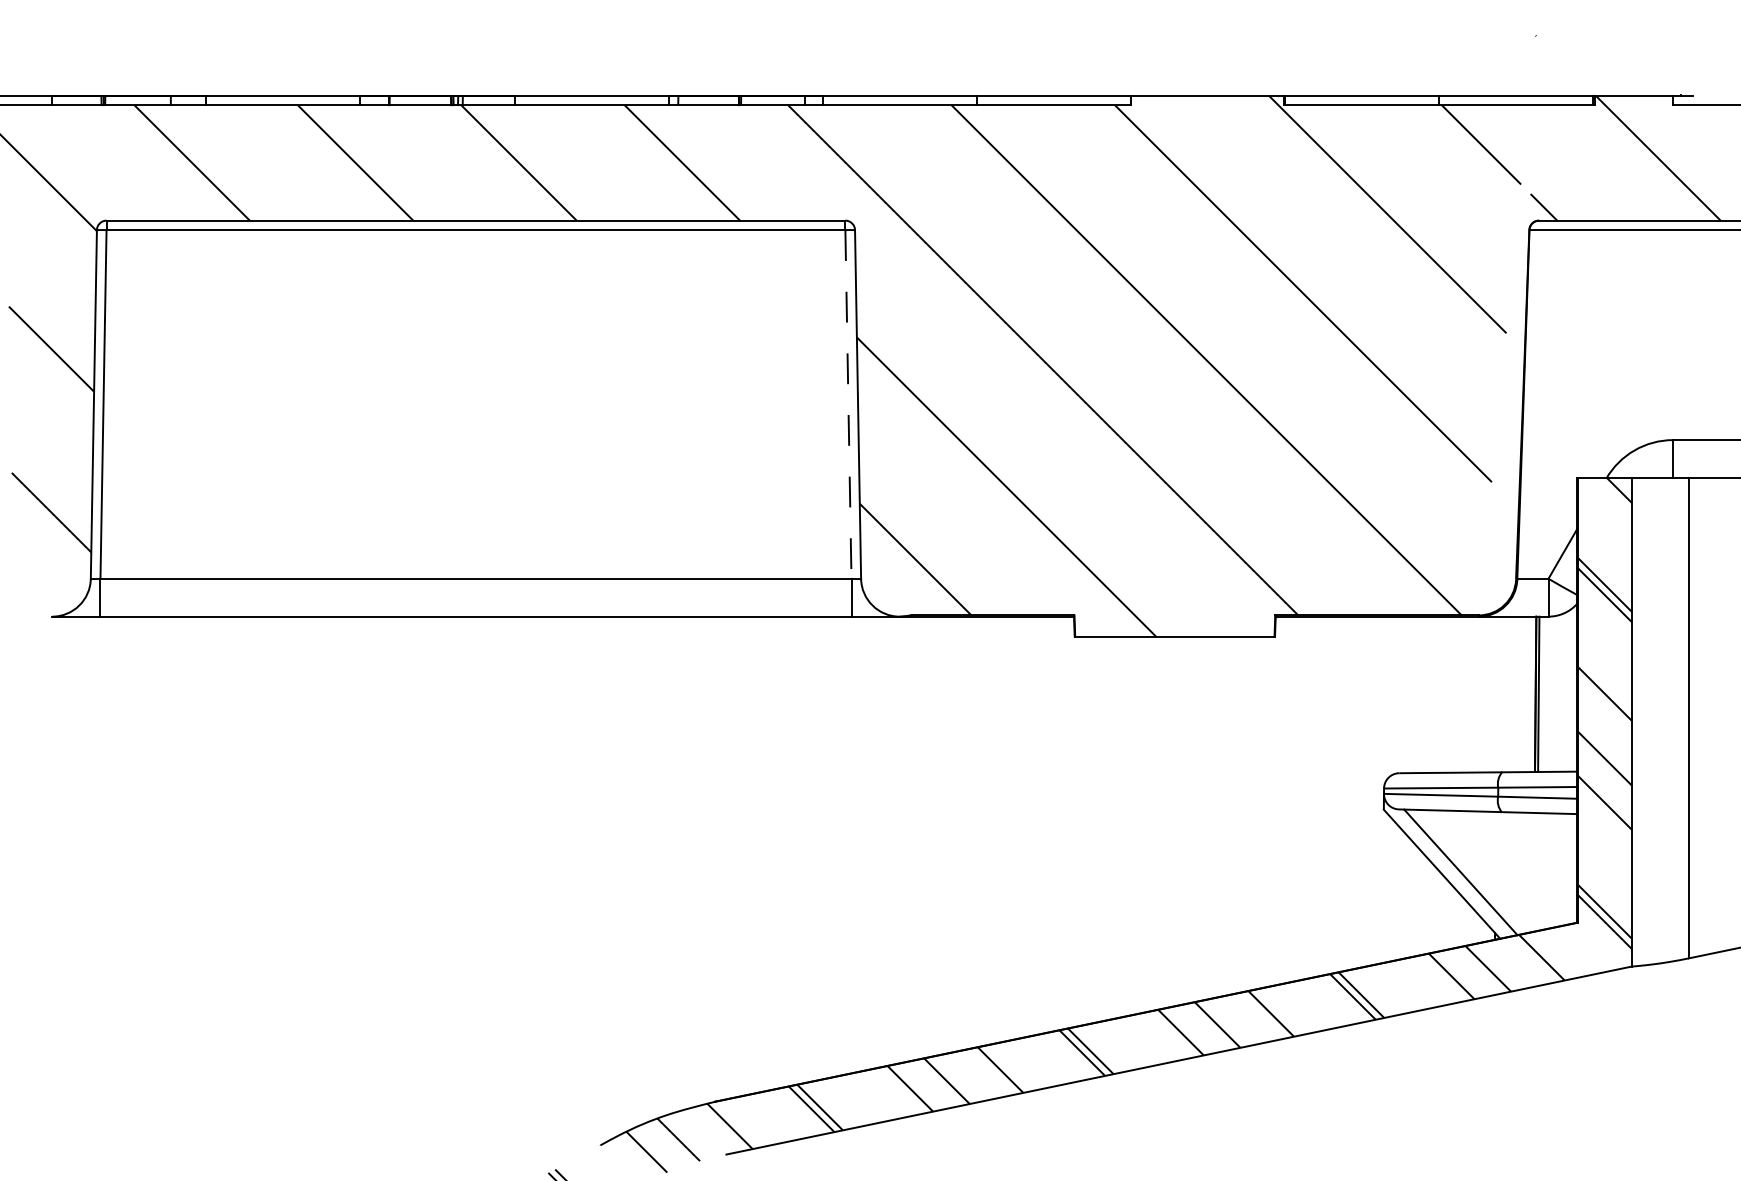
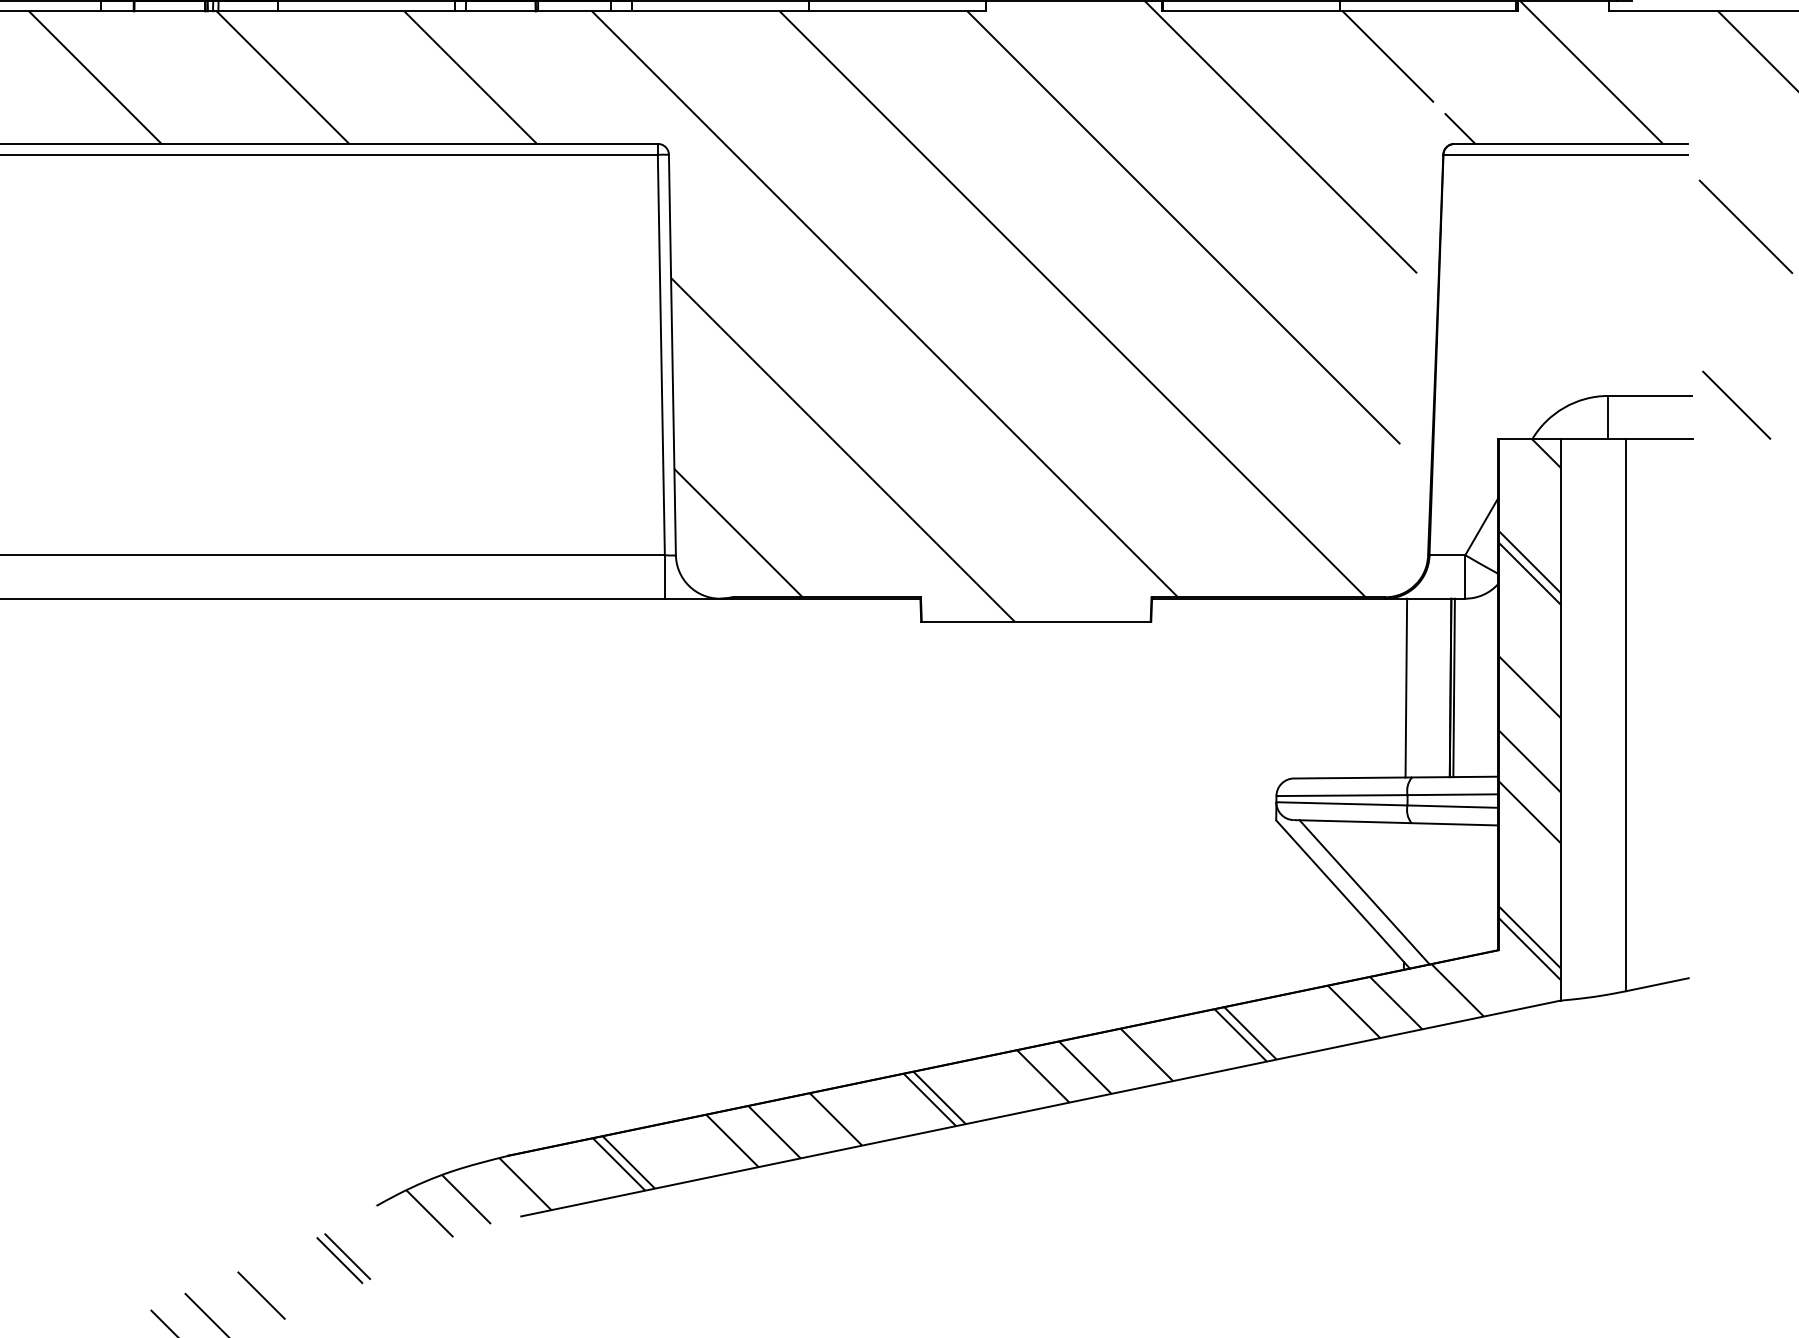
line: (848, 404) -> (661, 355), dashed -> solid
line: (1496, 694) -> (1405, 688), added

